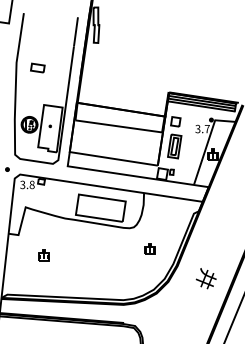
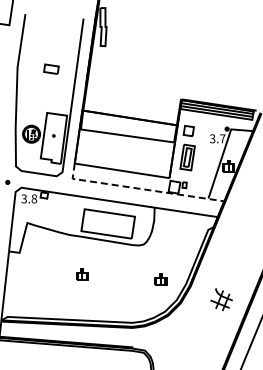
part: (37, 67) -> (51, 68), moved
line: (130, 175) -> (140, 188), solid -> dashed
part: (149, 248) -> (160, 279), moved
part: (44, 255) -> (82, 274), moved

